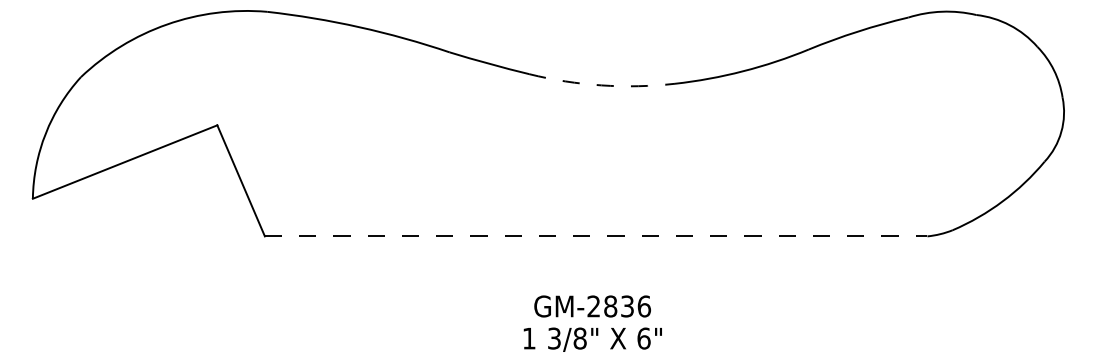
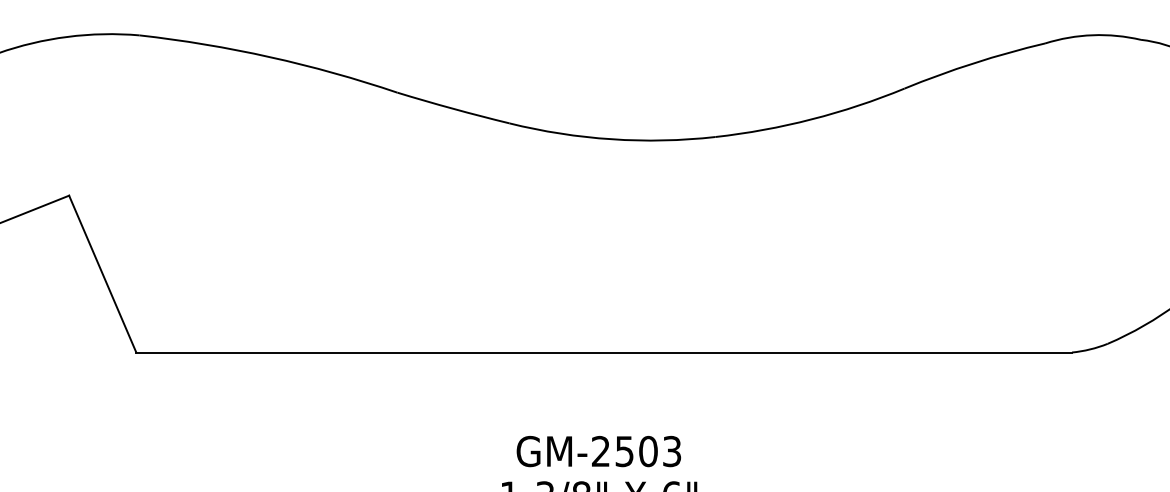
arc: (601, 85) -> (611, 139), dashed -> solid
line: (596, 236) -> (604, 352), dashed -> solid
text: (627, 306) -> (648, 451), GM-2836 -> GM-2503

